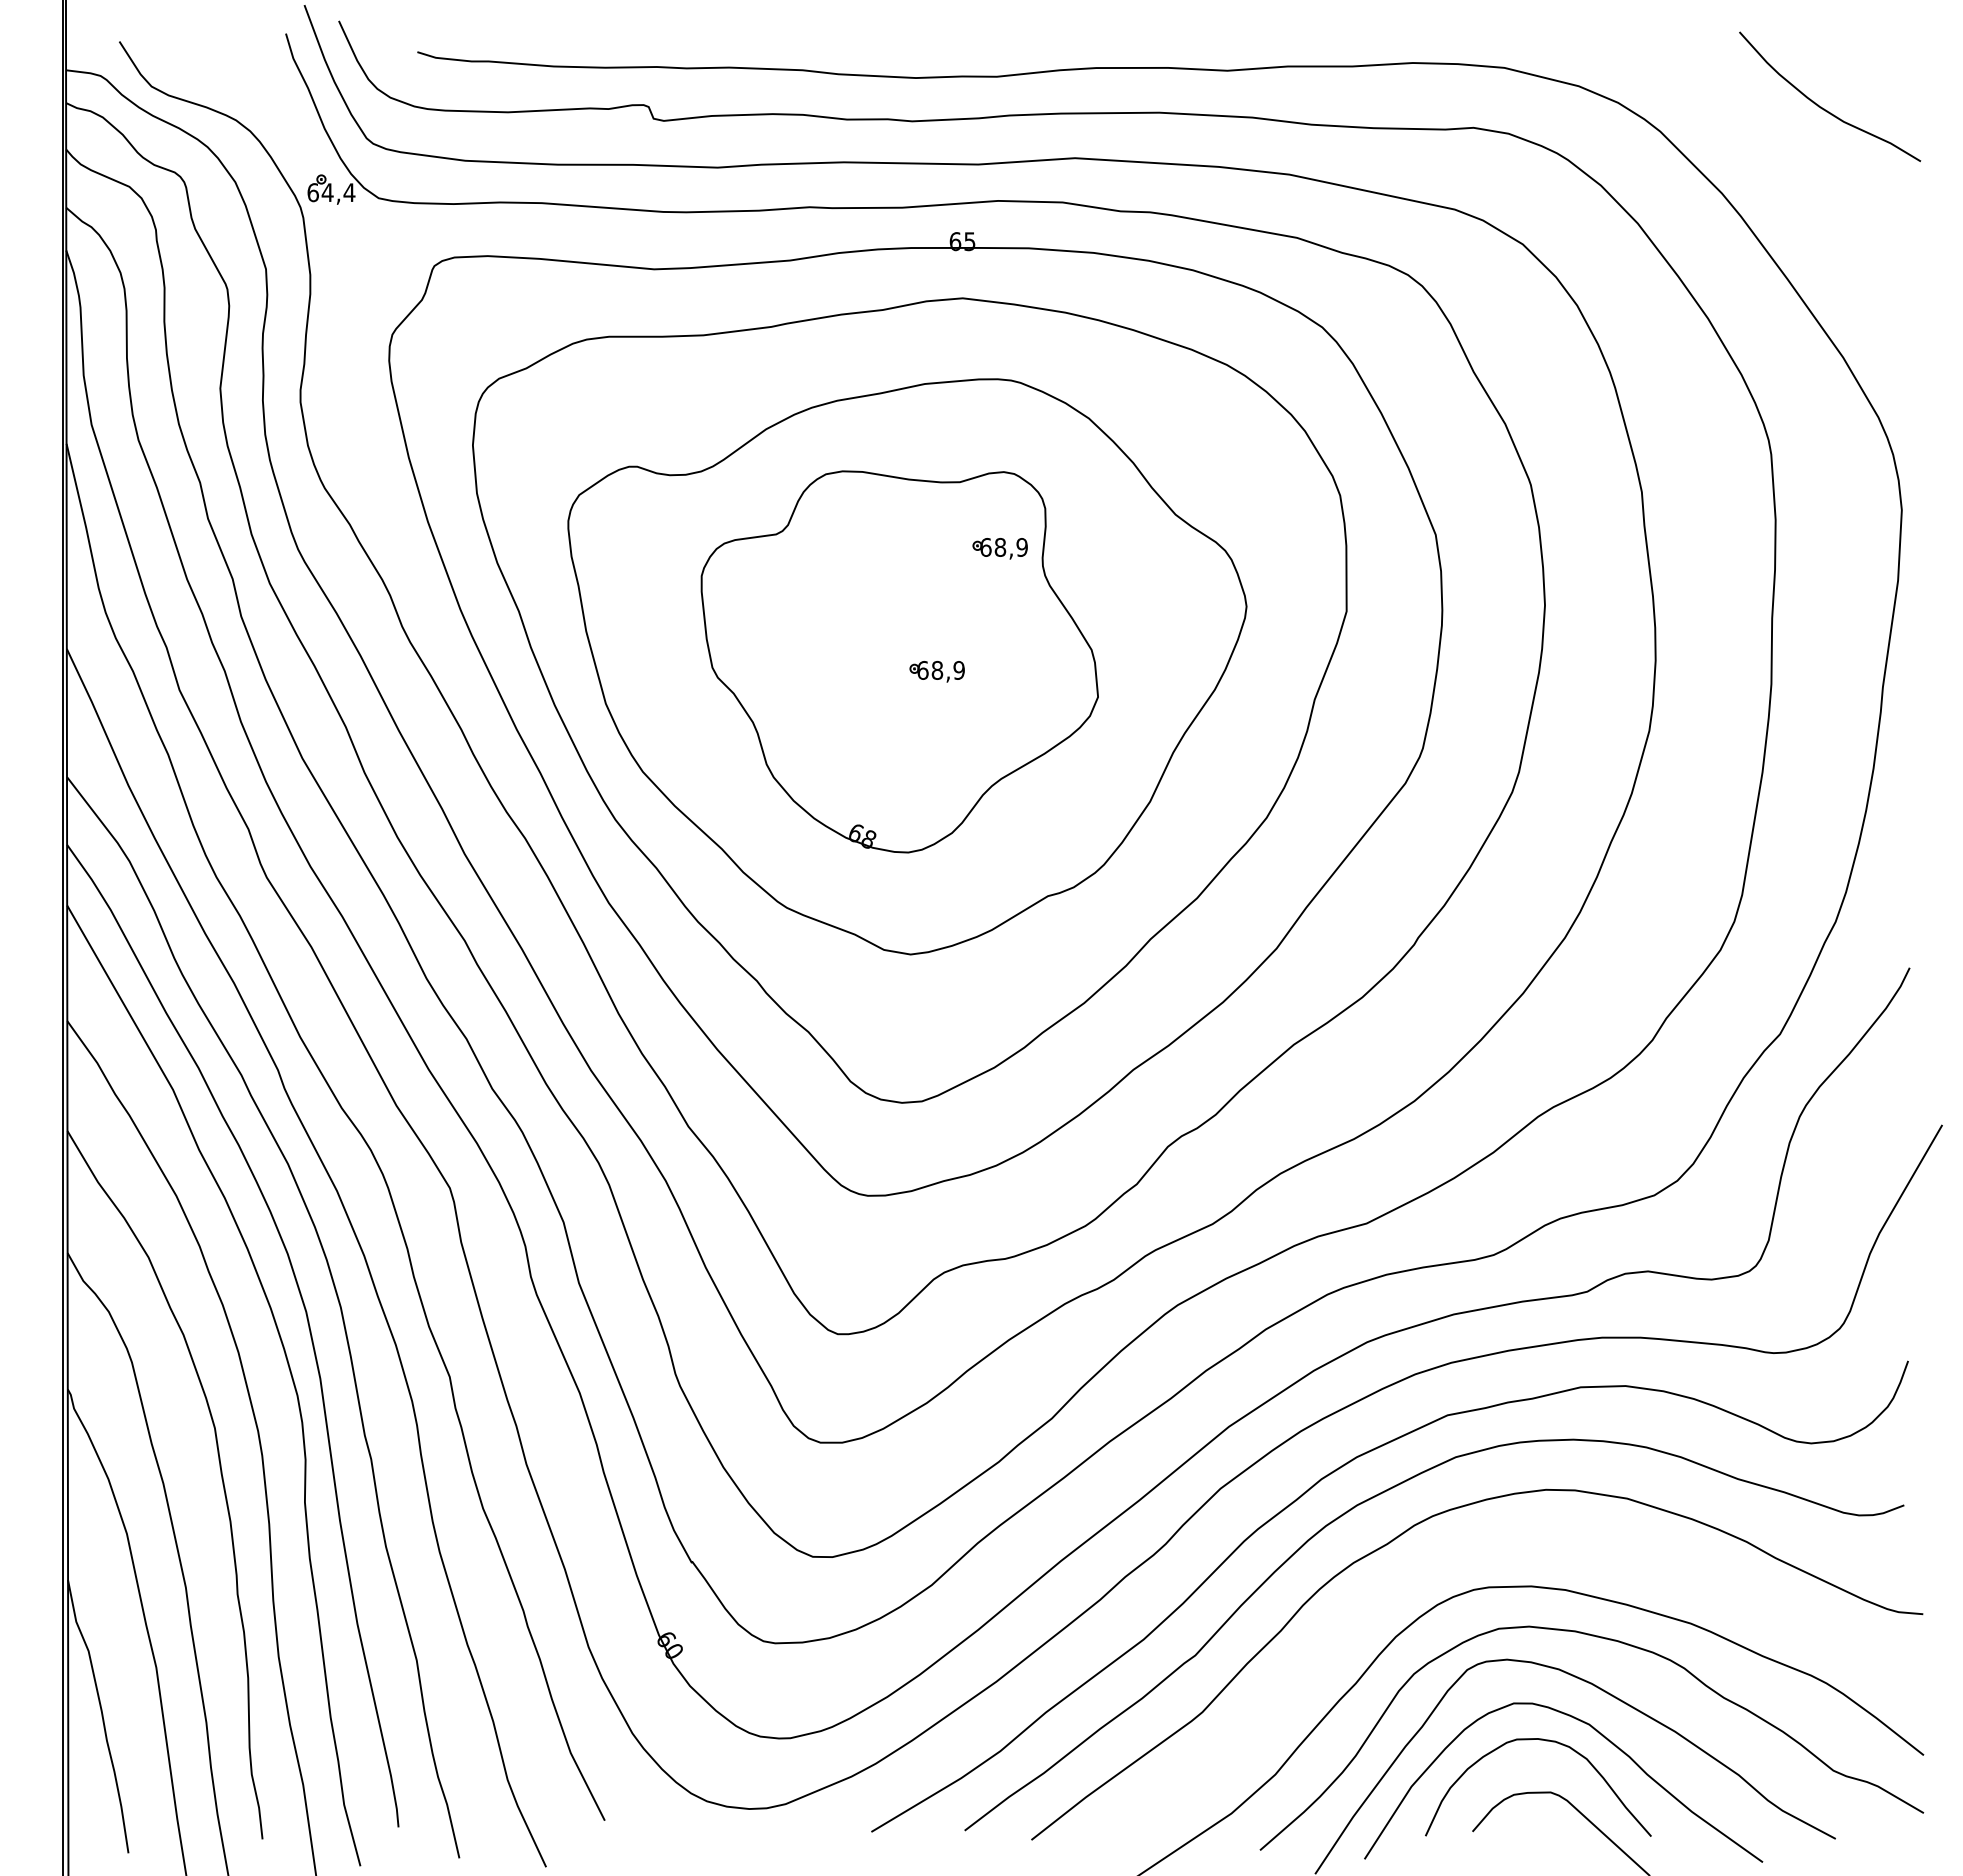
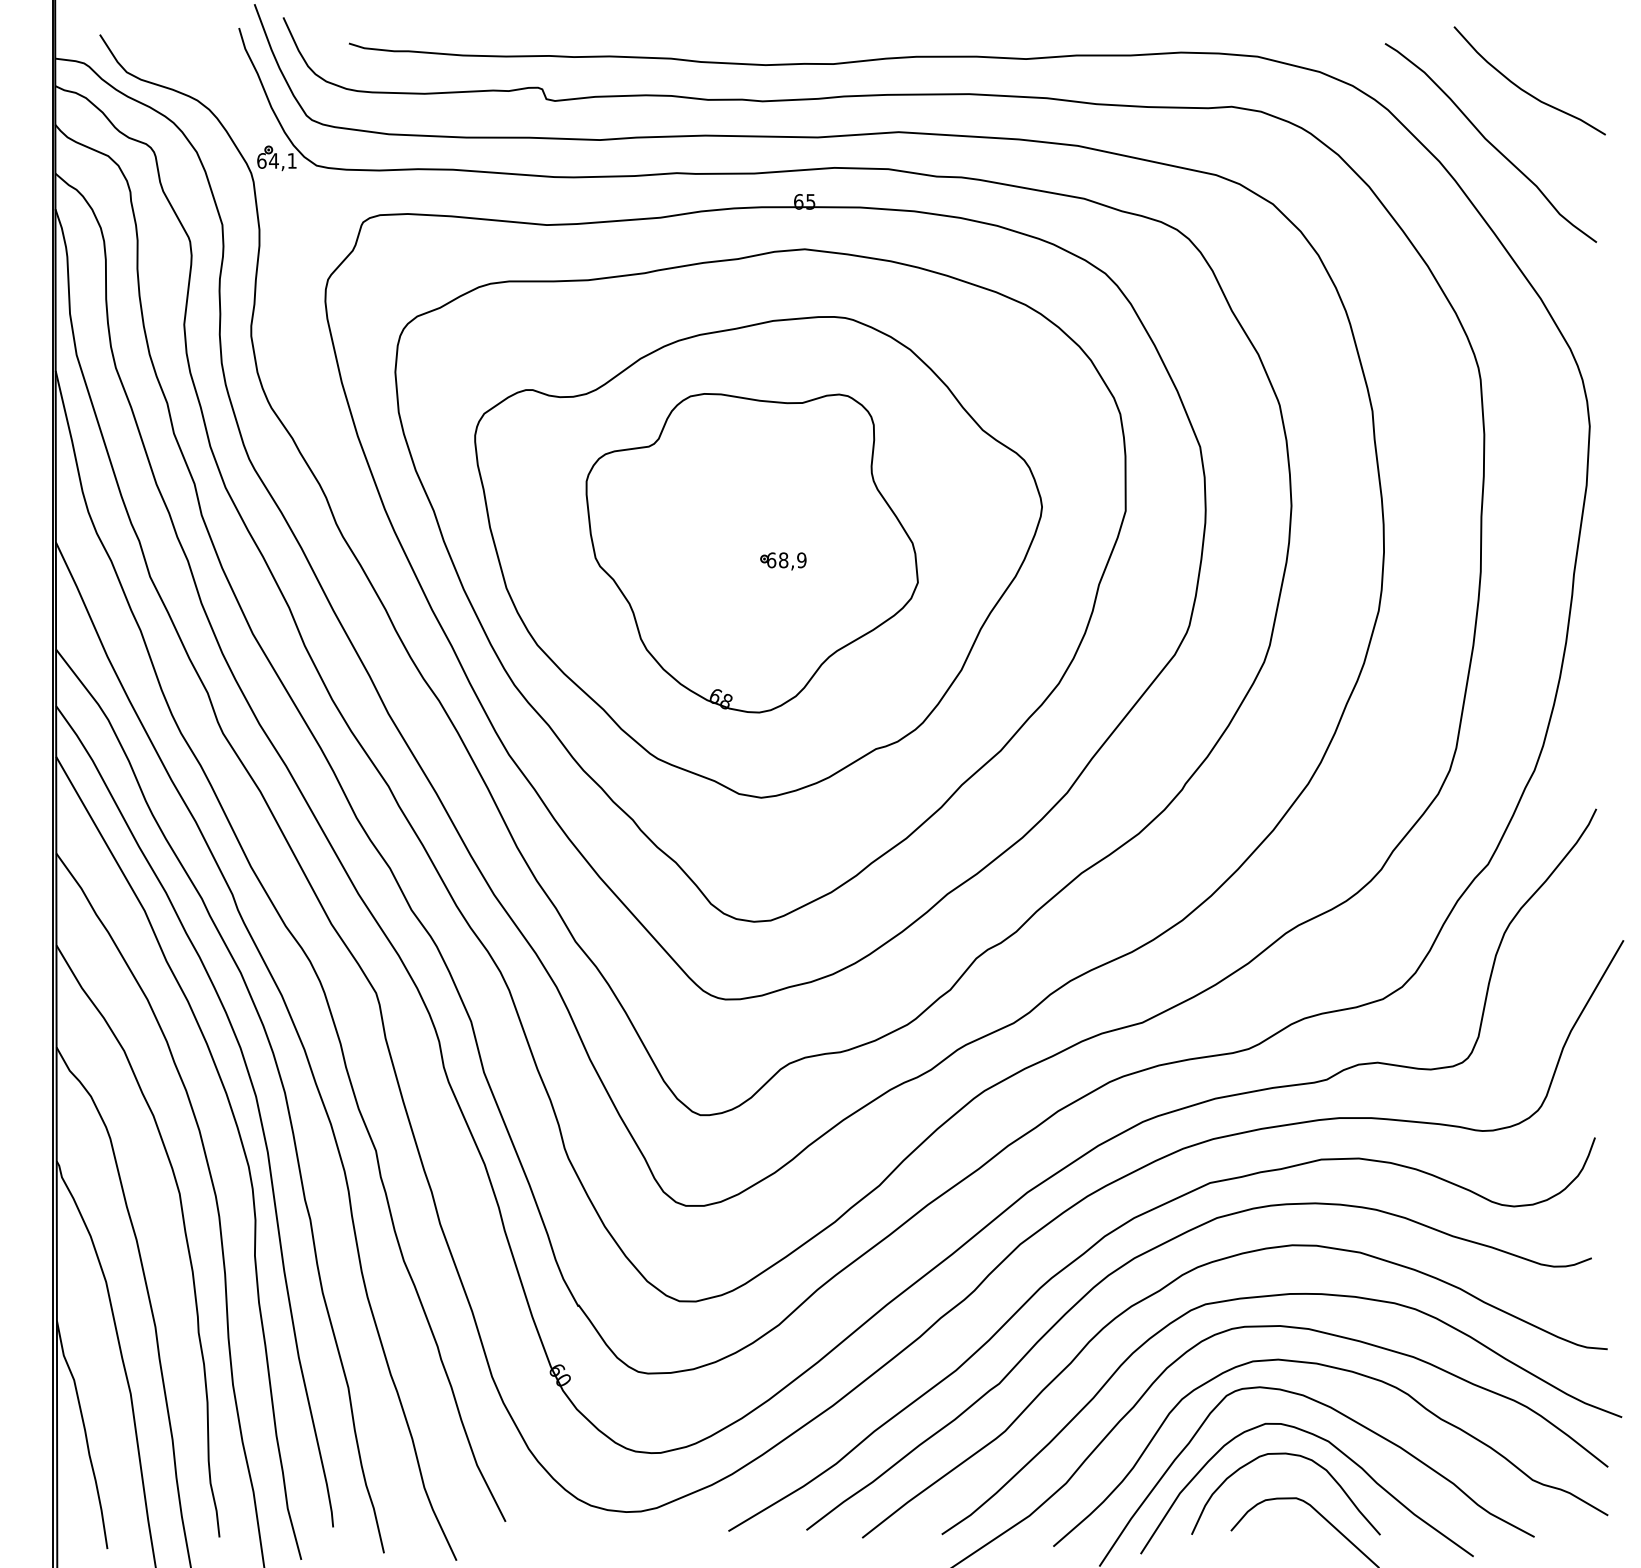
curve: (1783, 170) -> (1490, 142), added
text: (349, 192) -> (292, 160), 64,4 -> 64,1
part: (999, 548) -> (835, 458), removed
curve: (1520, 1551) -> (1271, 1296), added

